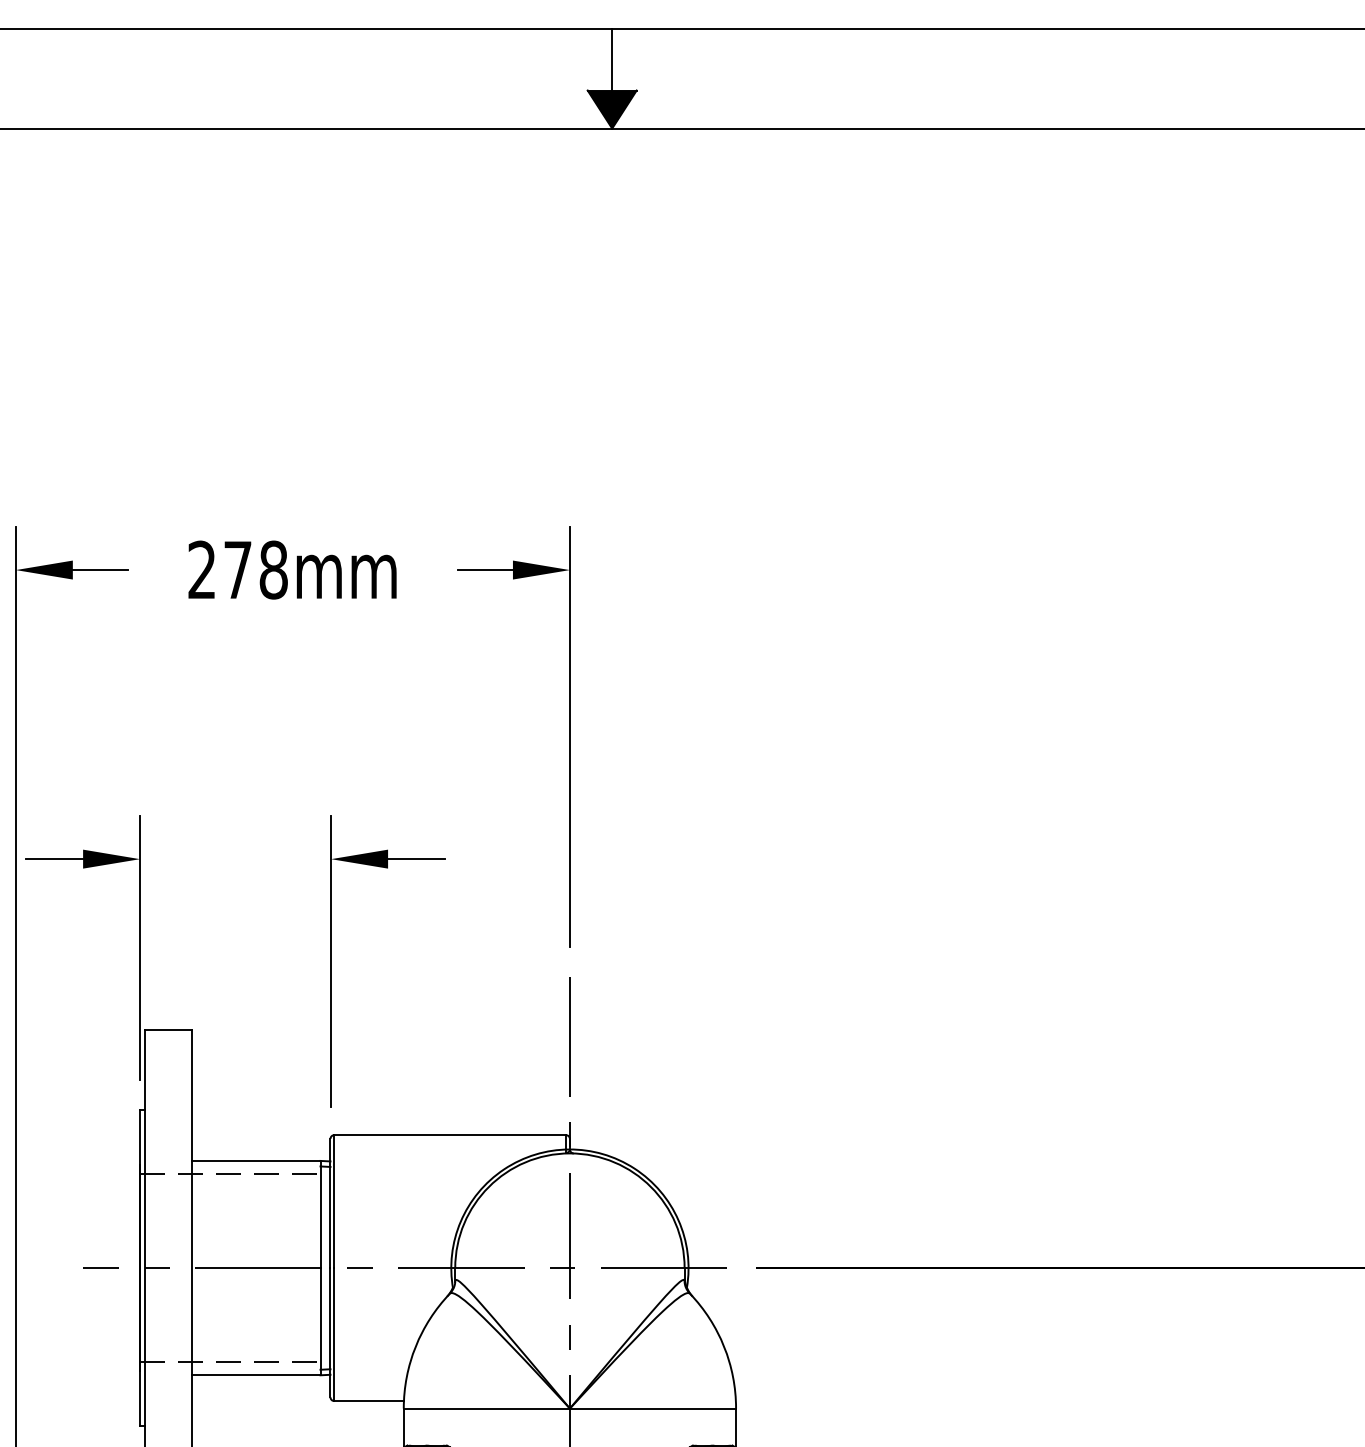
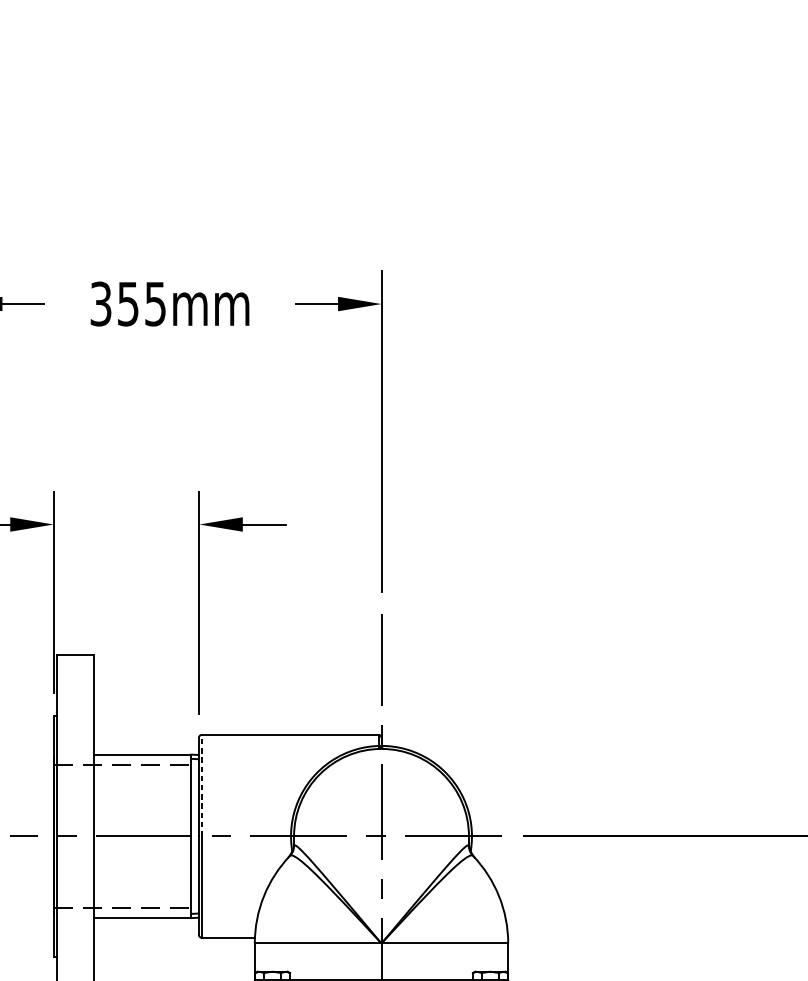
text: (237, 569) -> (127, 303), 278mm -> 355mm
line: (334, 1201) -> (201, 785), solid -> dashed

